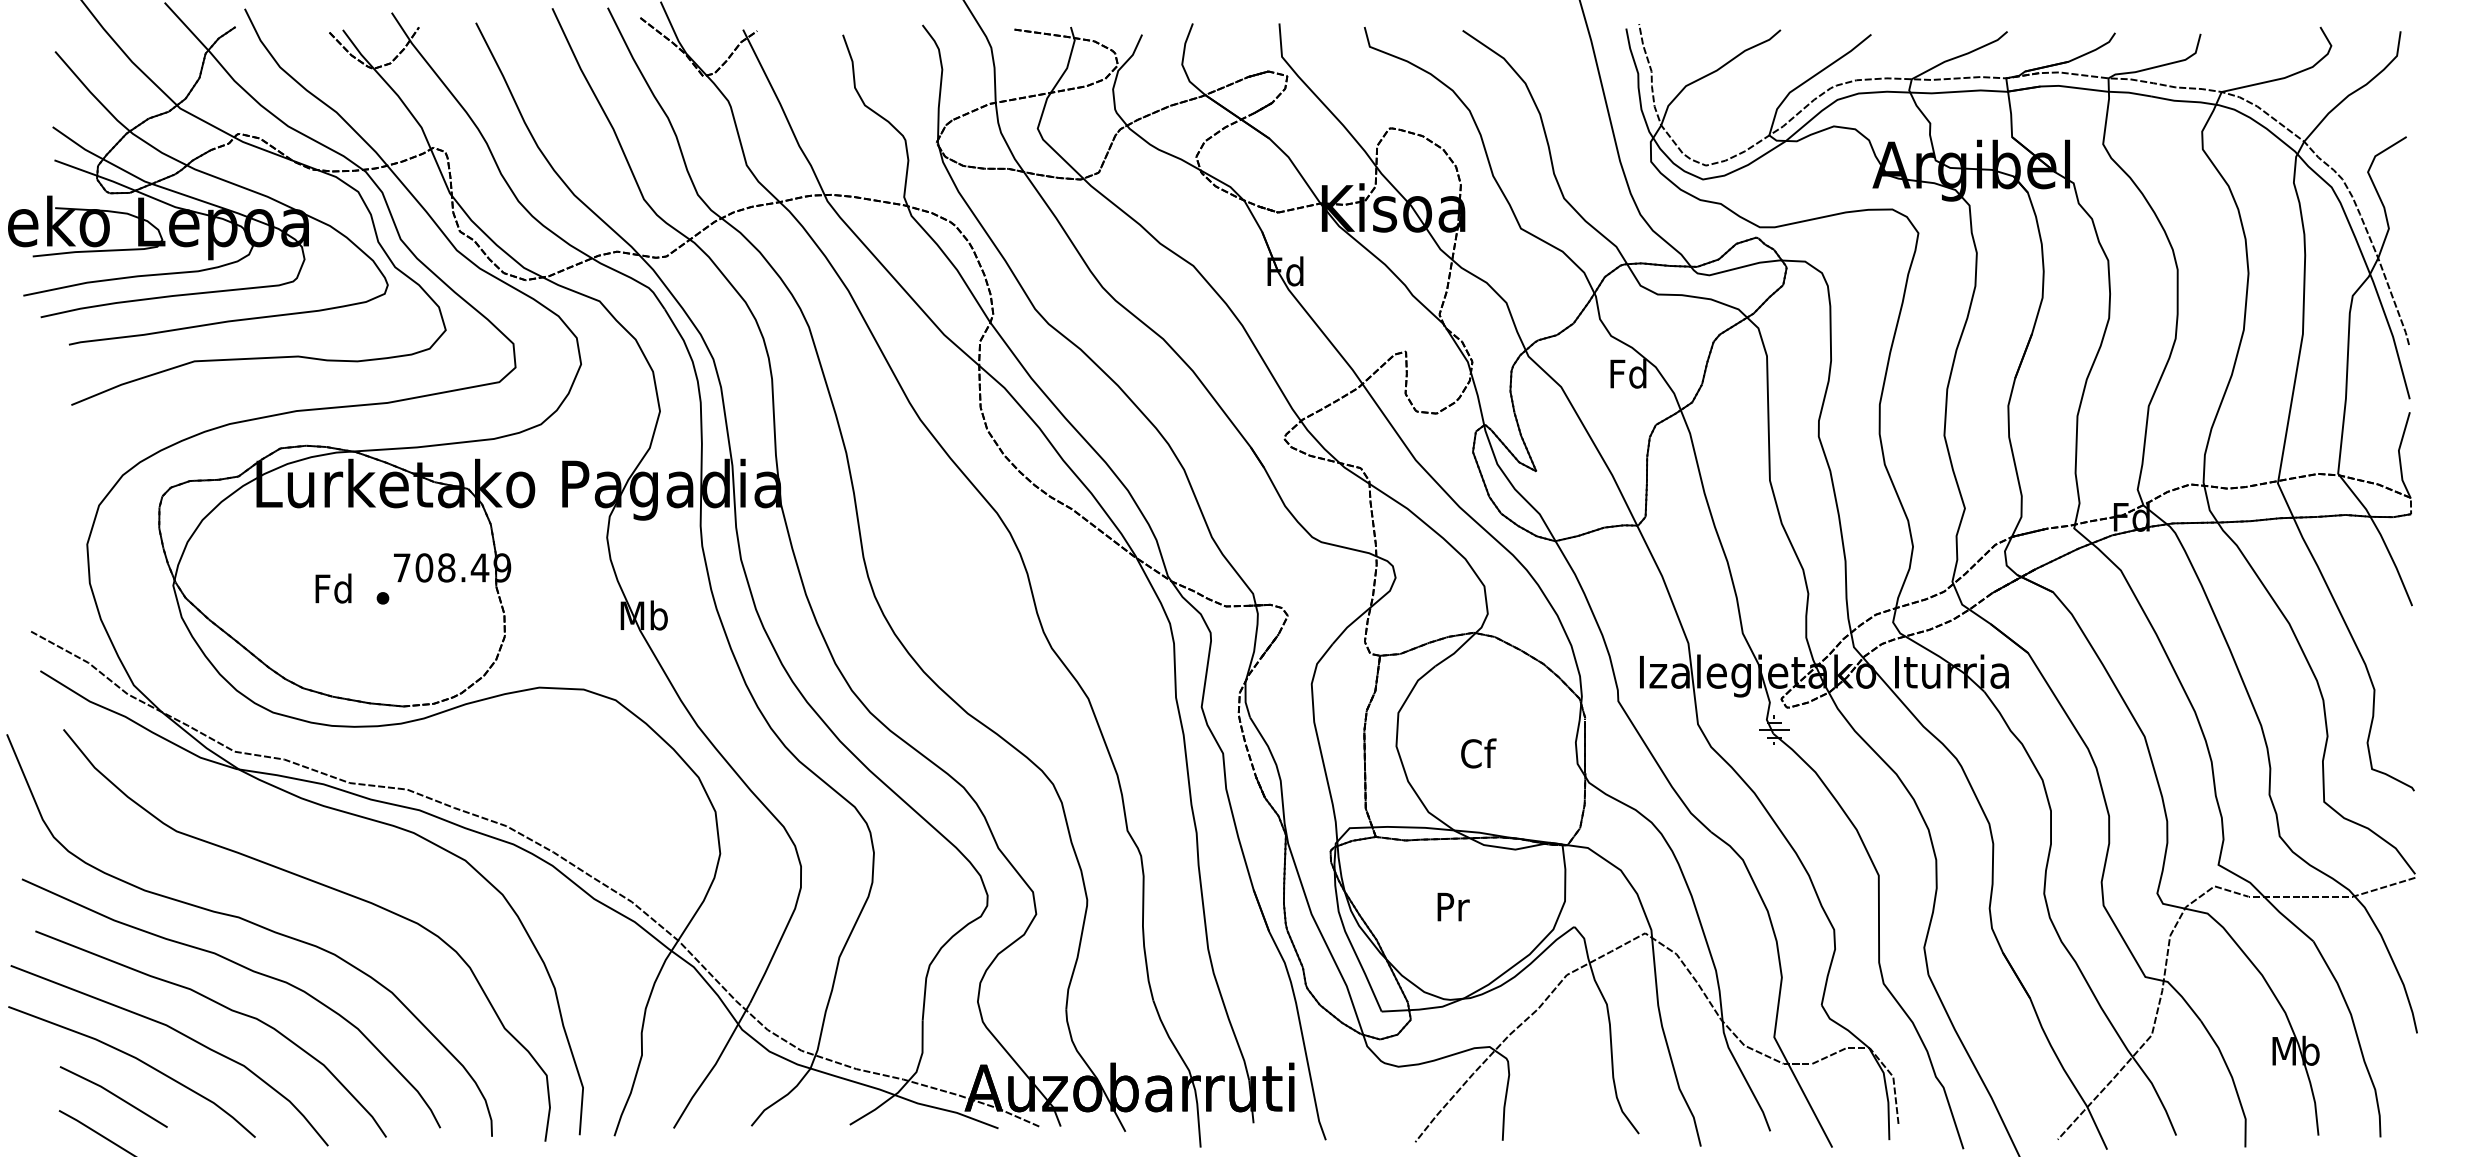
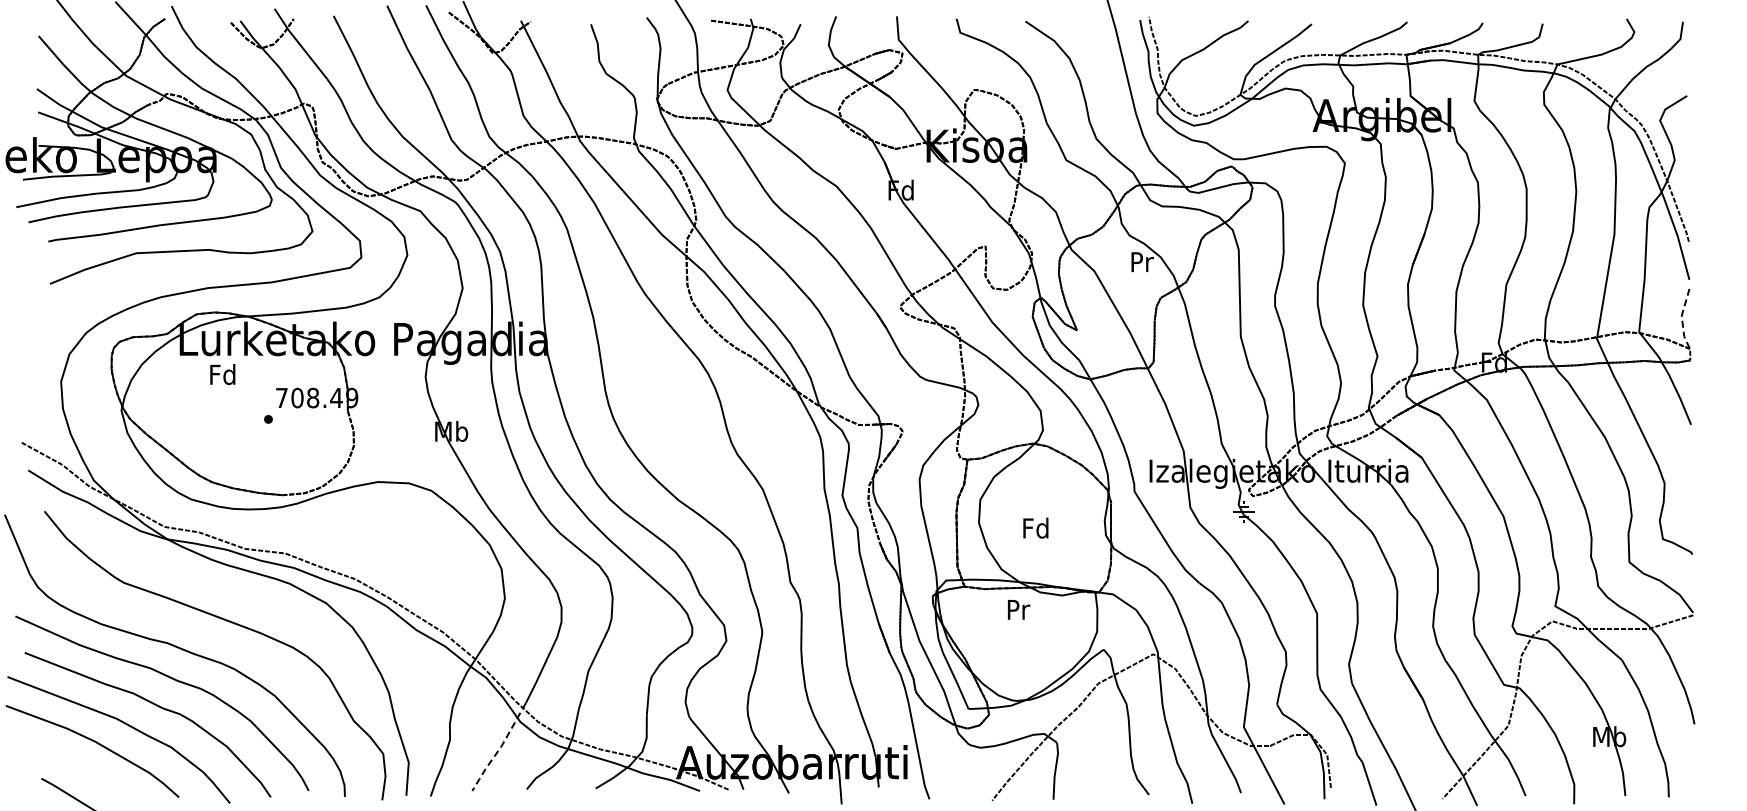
text: (1628, 373) -> (1141, 261), Fd -> Pr
line: (2399, 455) -> (1682, 319), solid -> dashed
text: (333, 588) -> (222, 374), moved
text: (1478, 752) -> (1036, 527), Cf -> Fd
text: (1454, 906) -> (1019, 609), moved
line: (713, 1067) -> (500, 748), solid -> dashed
line: (113, 1096) -> (79, 768), removed

